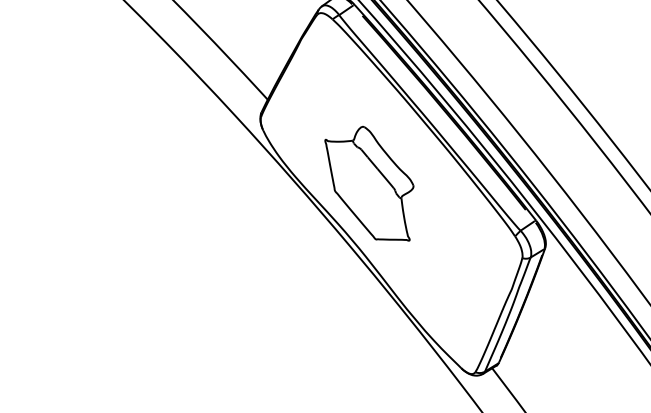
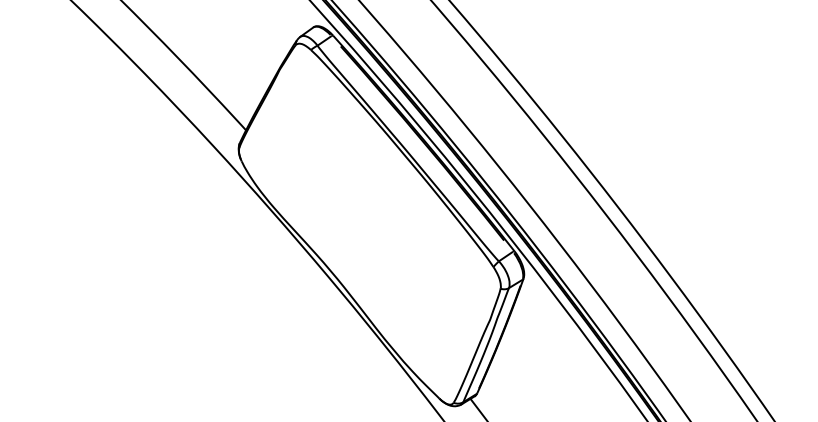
part: (369, 183) -> (347, 214), removed

